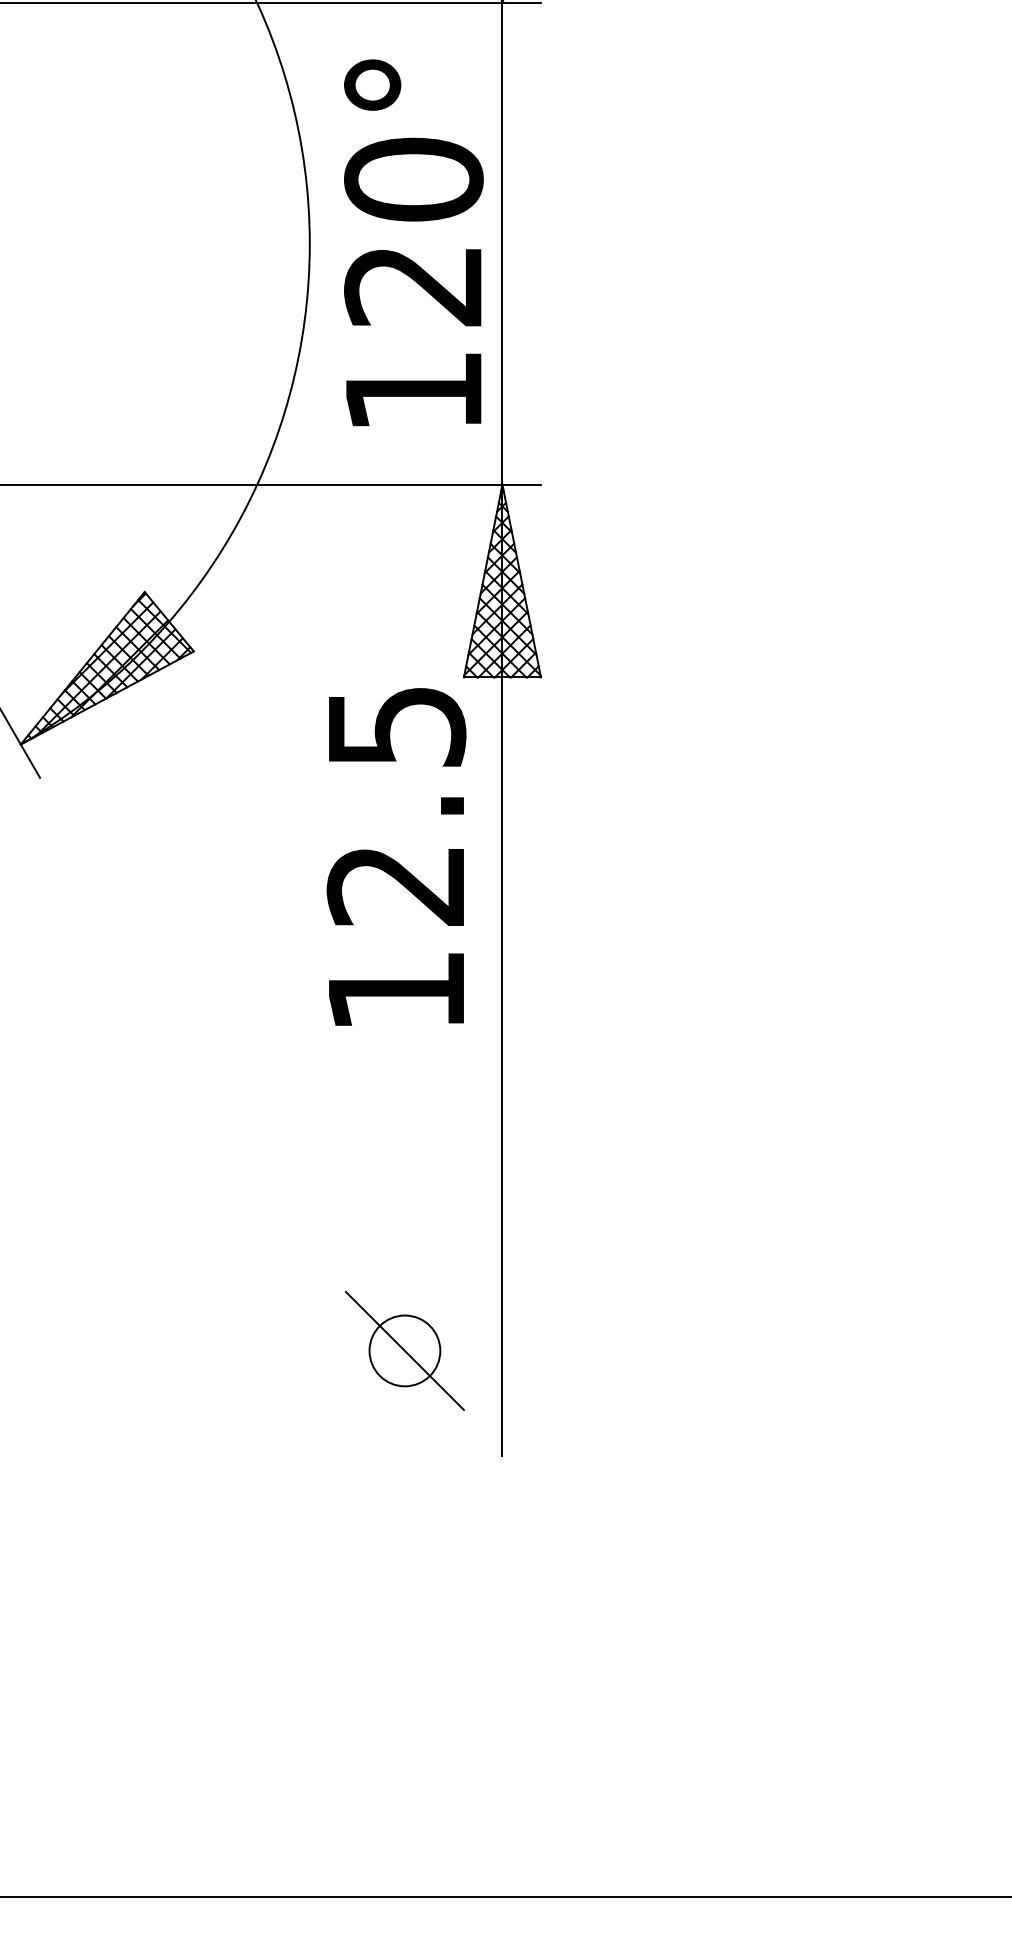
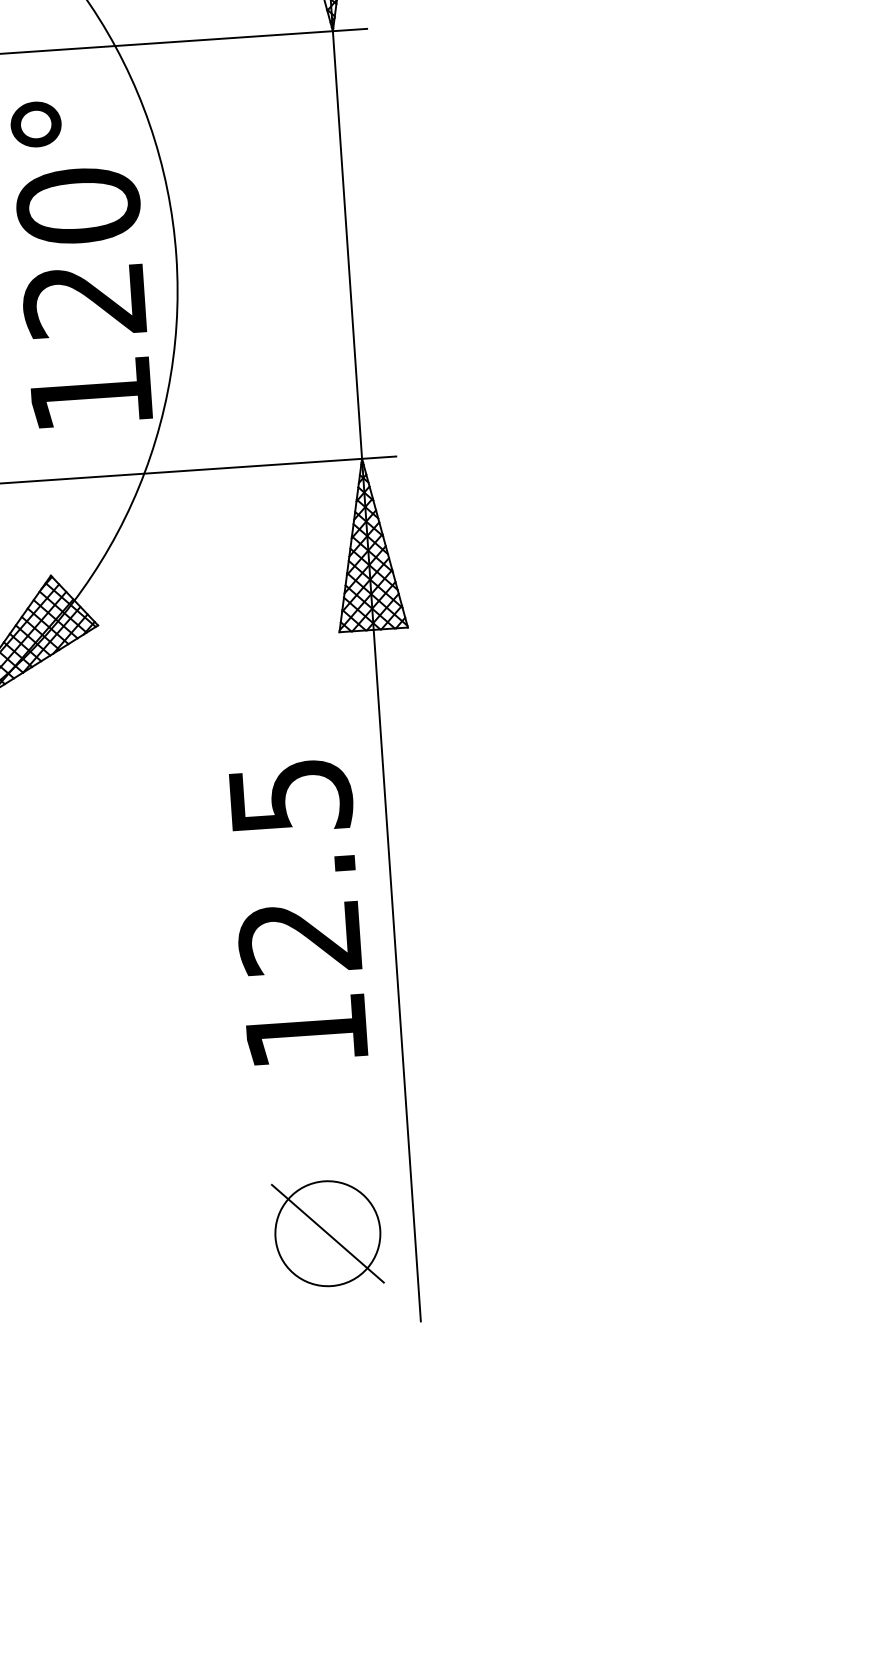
text: (413, 242) -> (81, 261), moved
text: (396, 856) -> (298, 911), moved
circle: (404, 1350) -> (327, 1233), size x1.67

